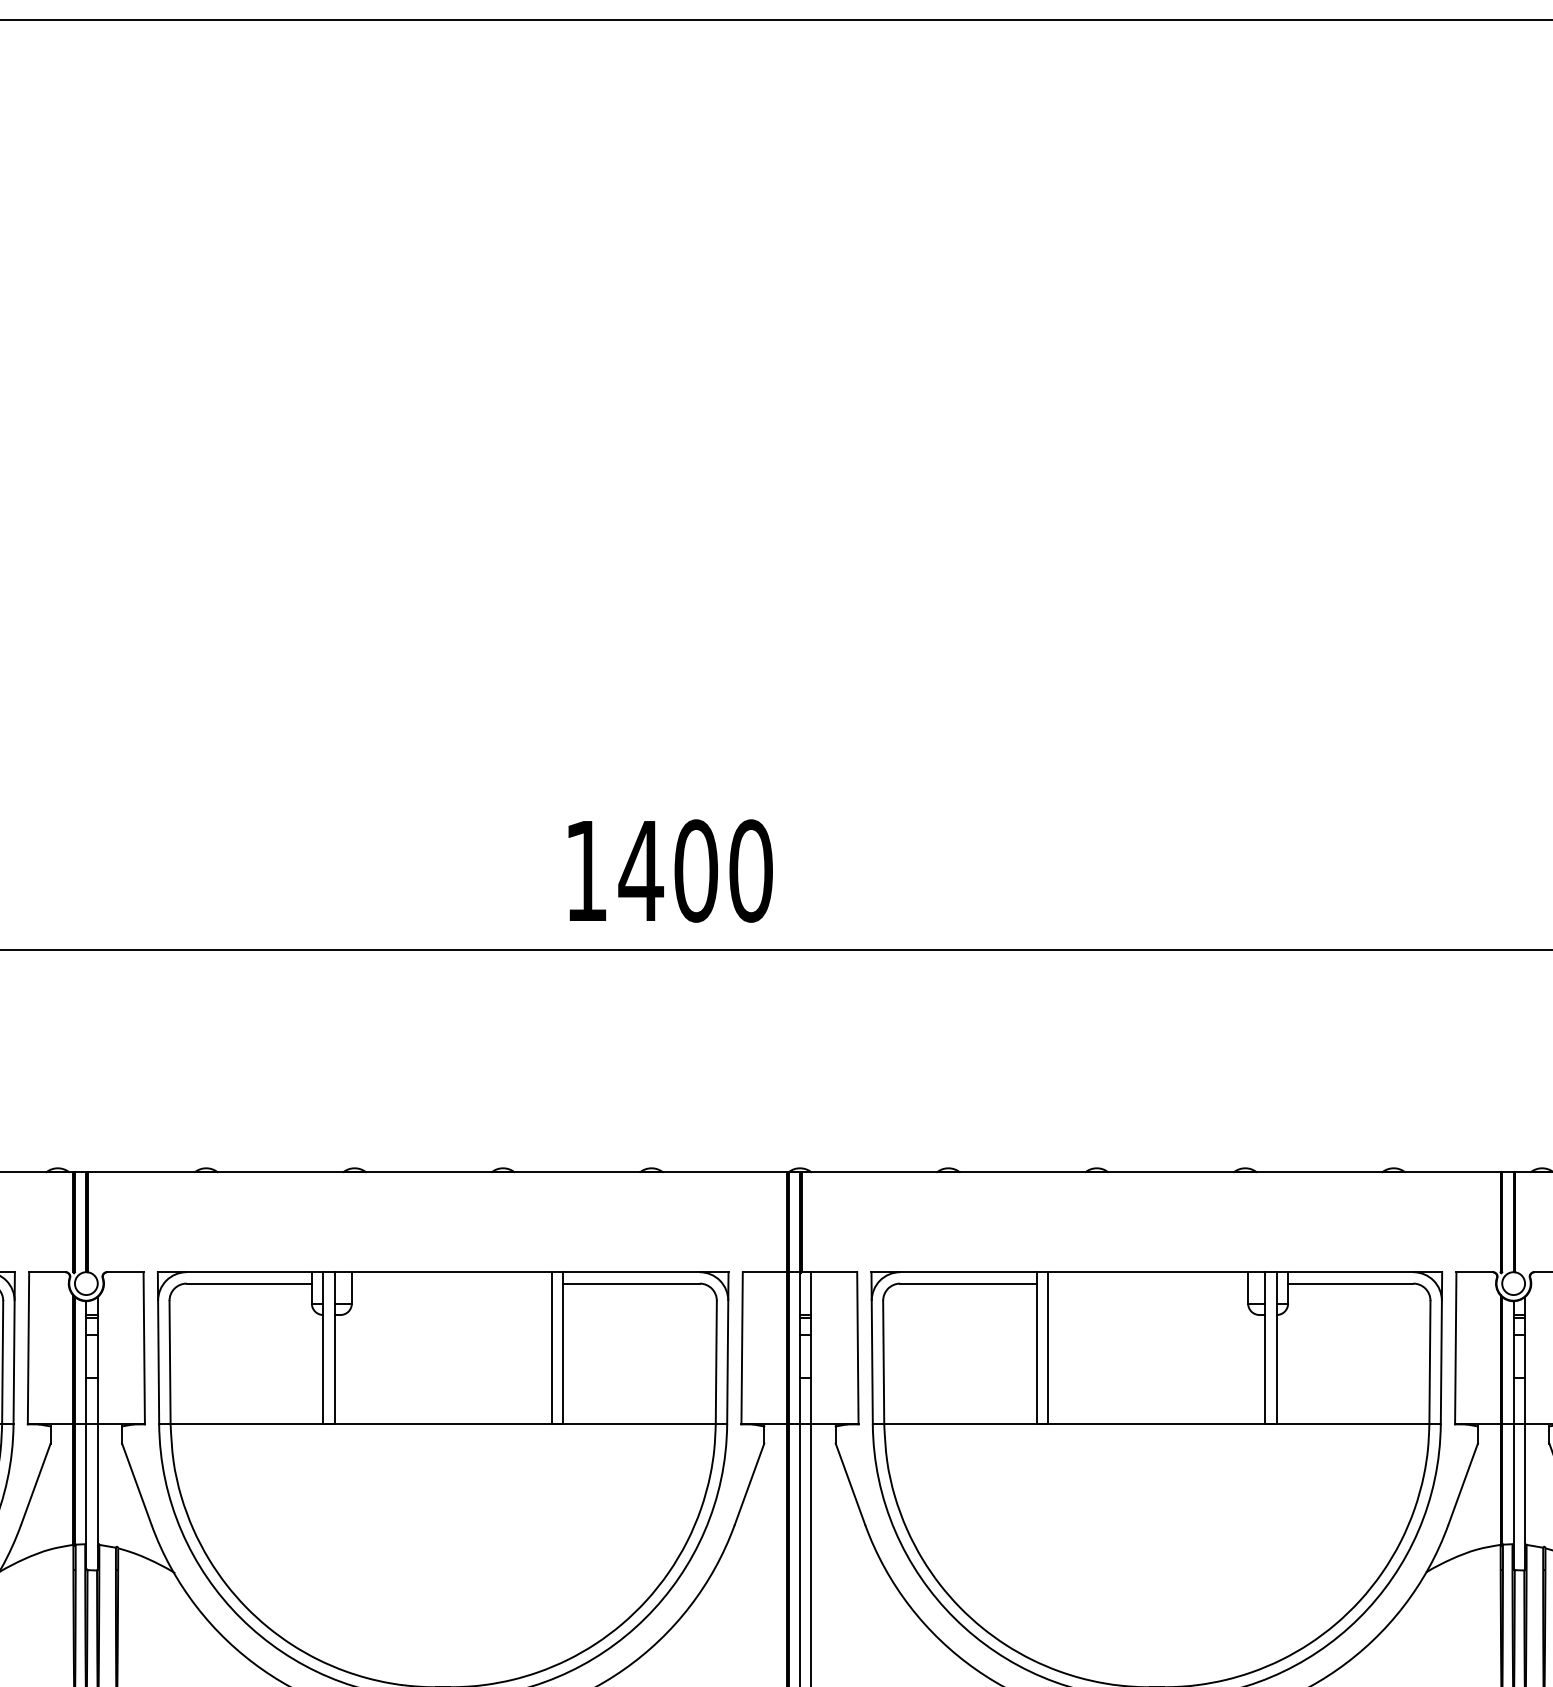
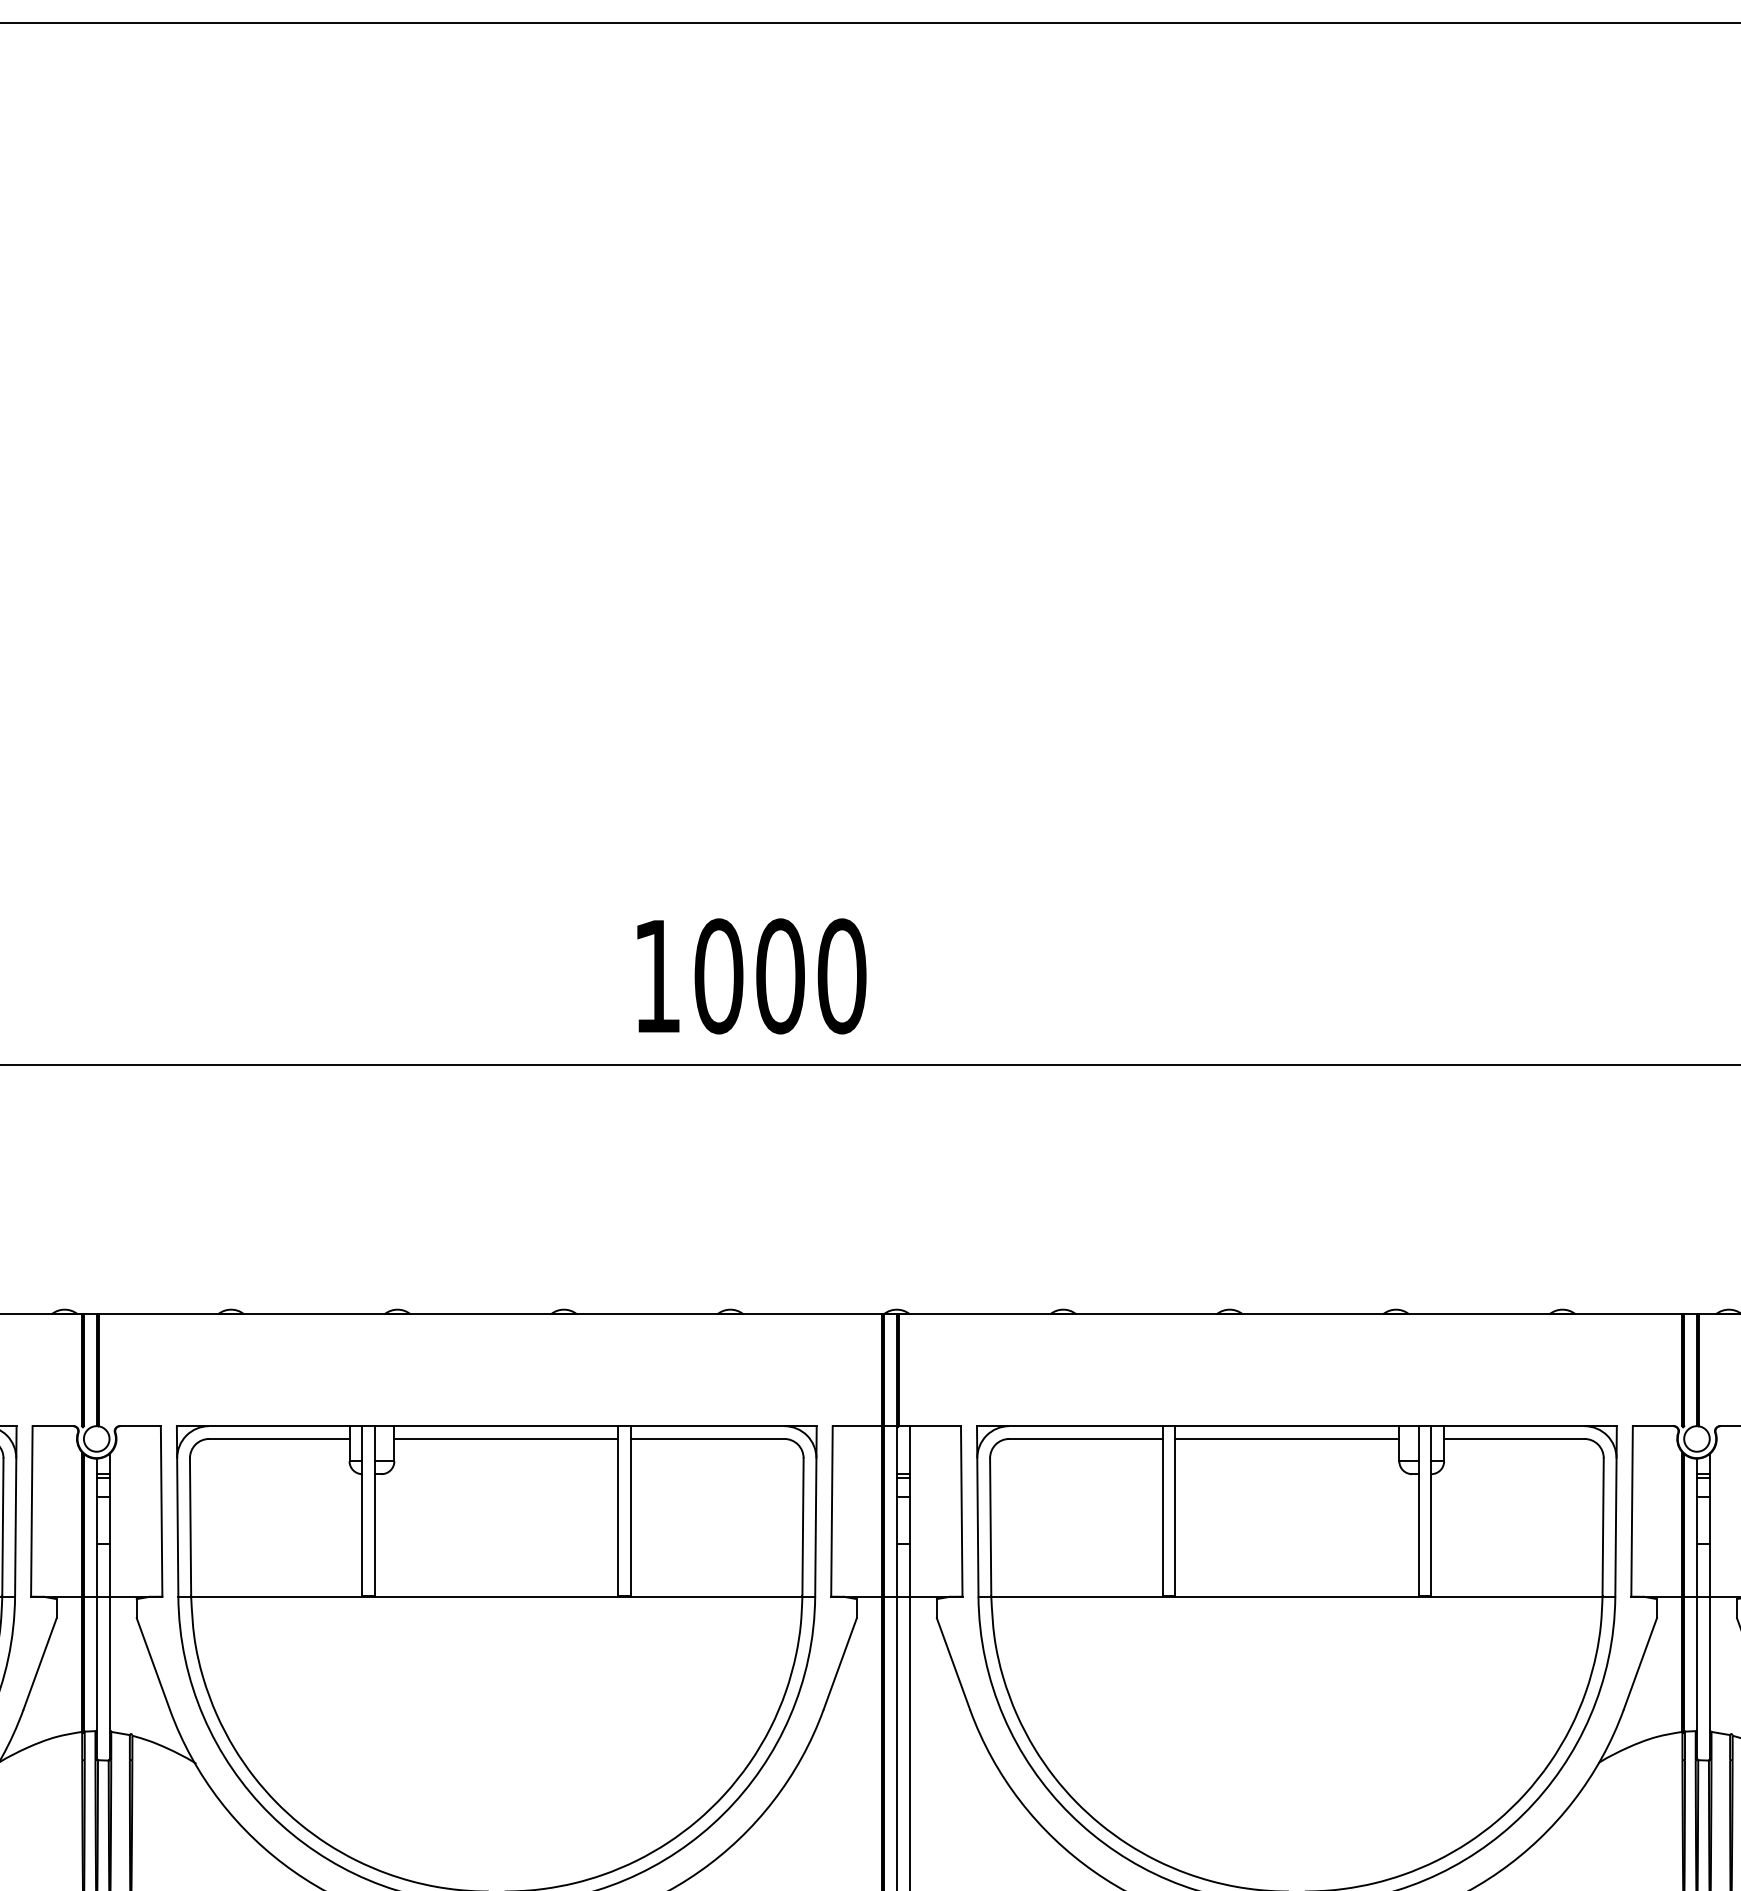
text: (640, 871) -> (718, 976), 1400 -> 1000
line: (451, 1283) -> (506, 1438), added
line: (1148, 1283) -> (1287, 1438), added

